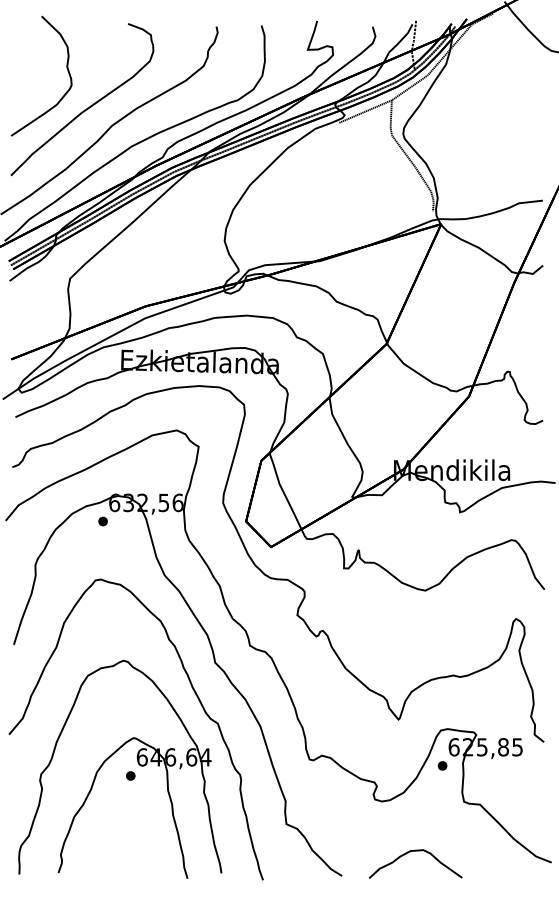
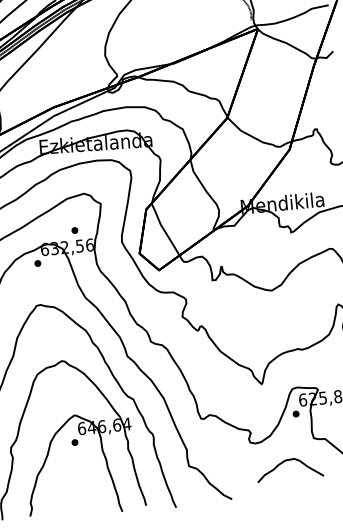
part: (158, 480) -> (74, 230), added
curve: (415, 851) -> (289, 460), moved

